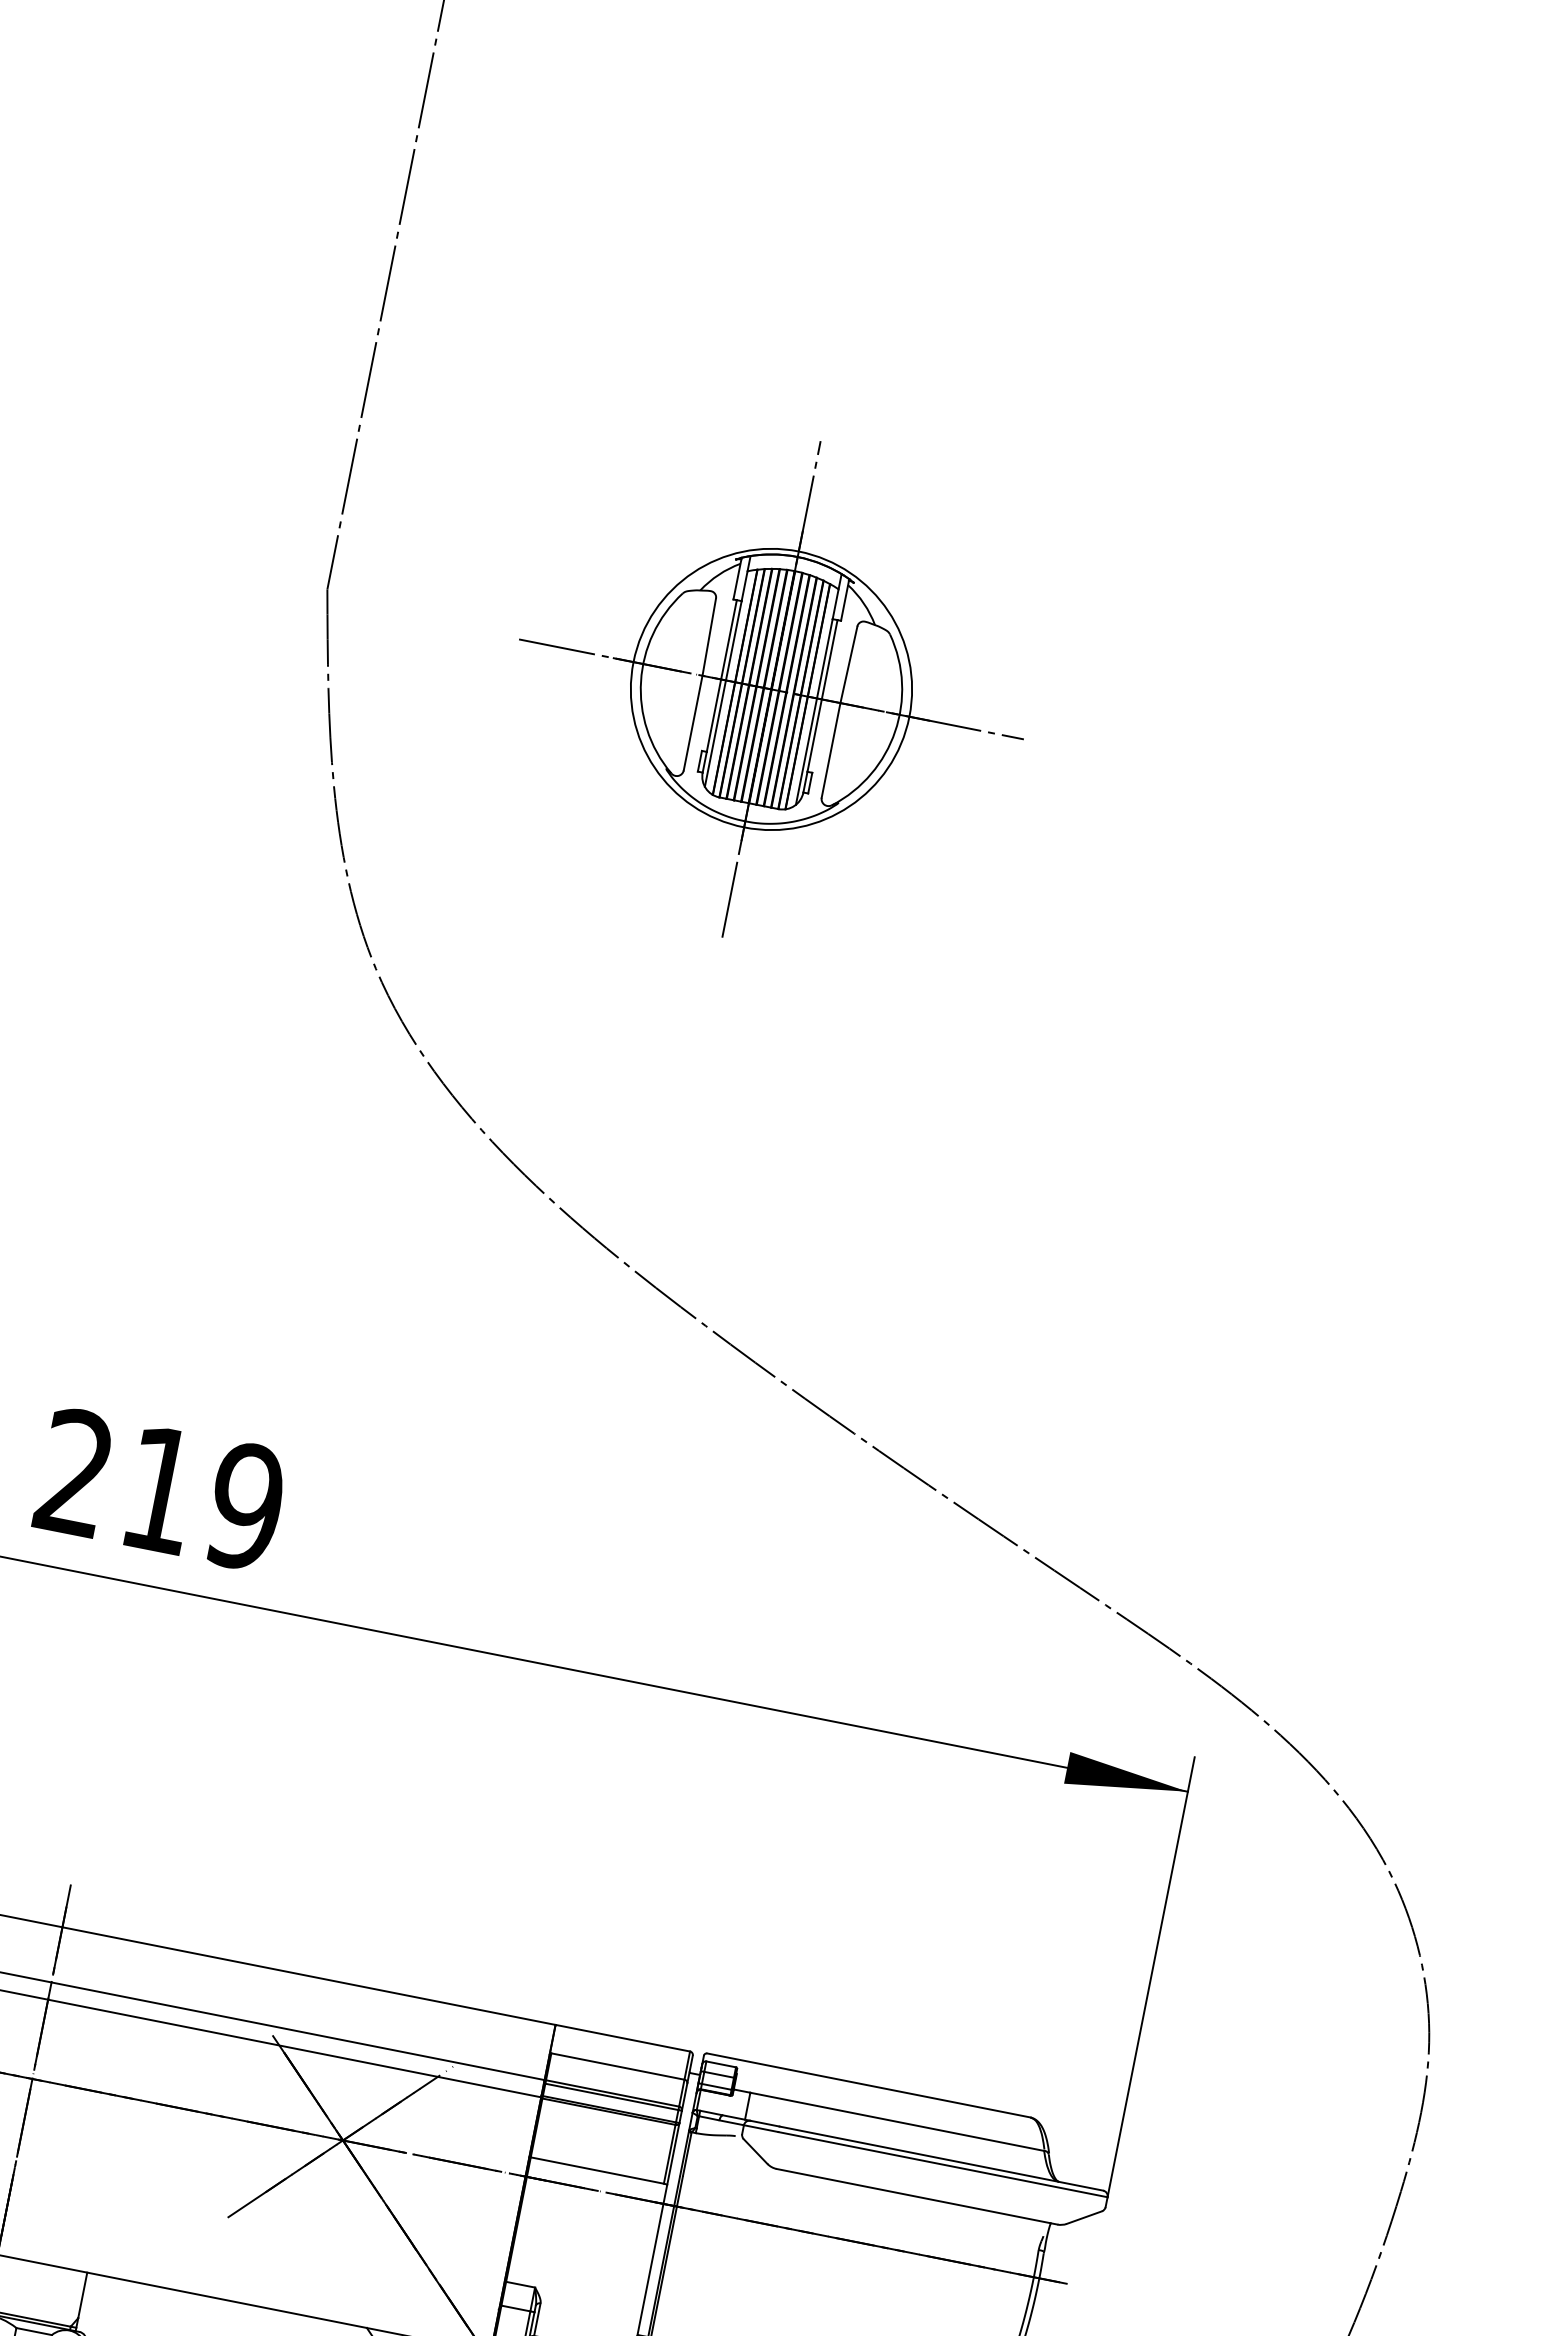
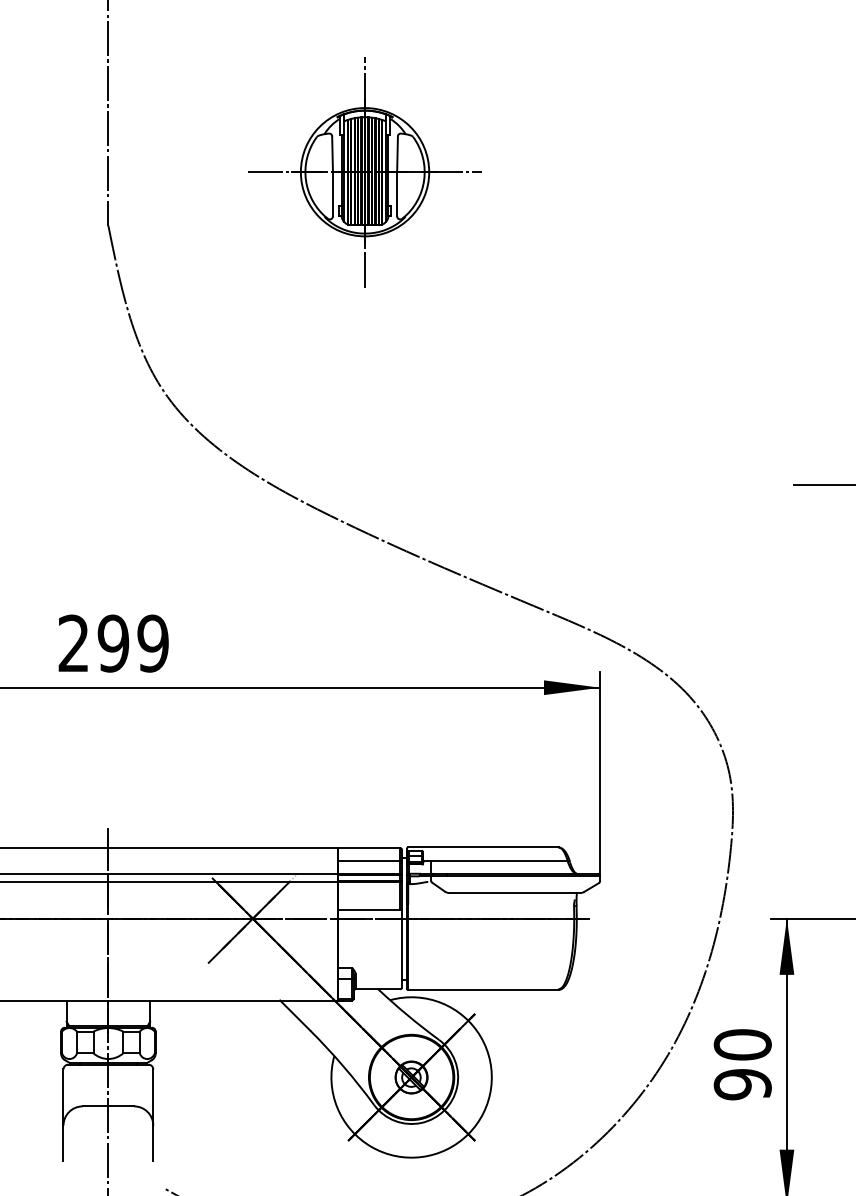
part: (770, 689) -> (364, 172), moved
text: (160, 1489) -> (113, 643), 219 -> 299

